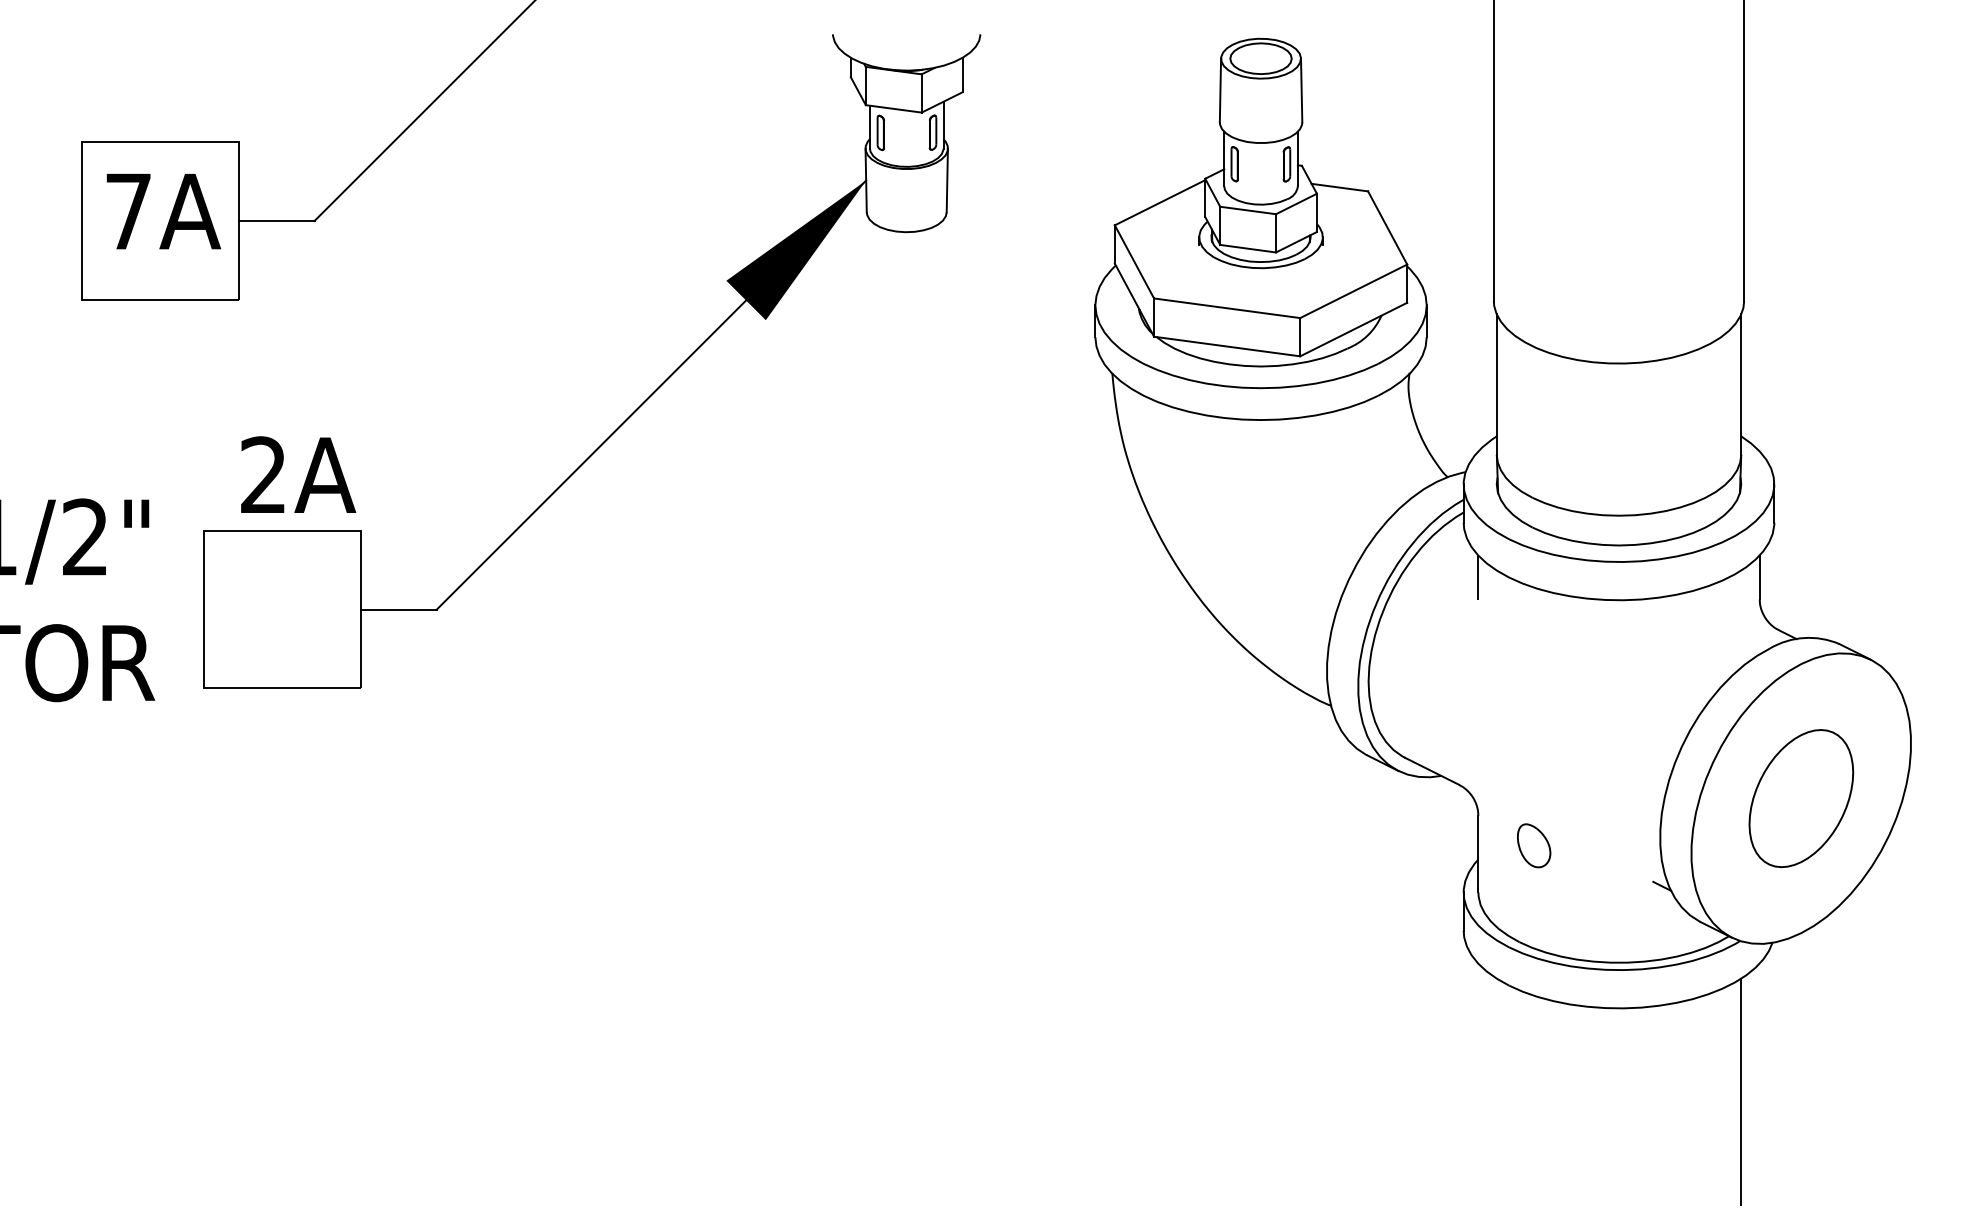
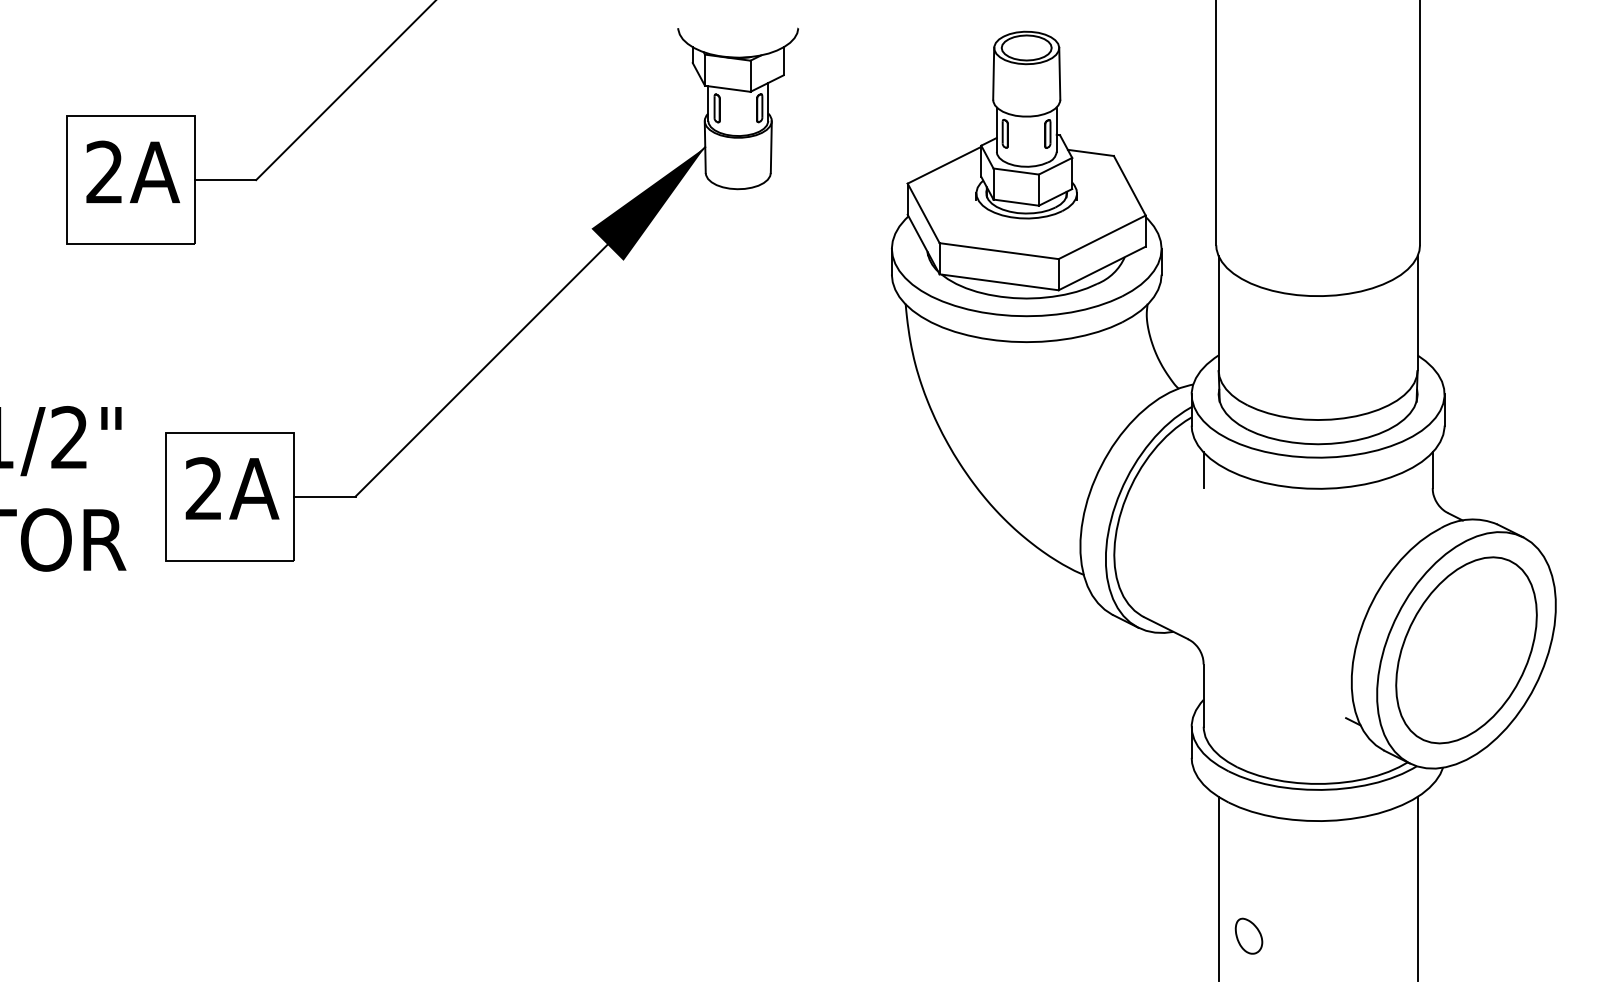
text: (128, 210) -> (104, 171), 7A -> 2A
text: (298, 474) -> (232, 488), moved
part: (1801, 798) -> (1466, 650), size x1.67
part: (1534, 845) -> (1249, 935), moved
line: (1496, 1091) -> (1218, 888), added

